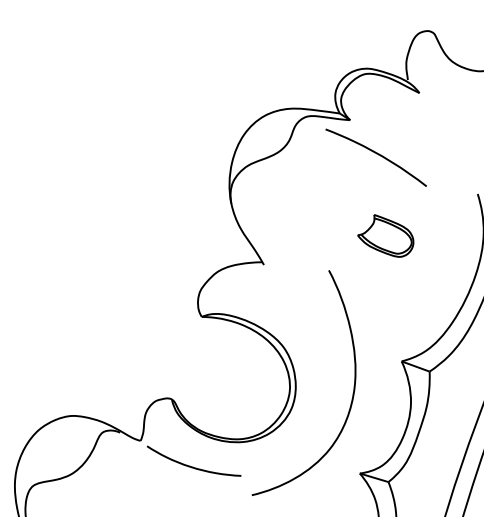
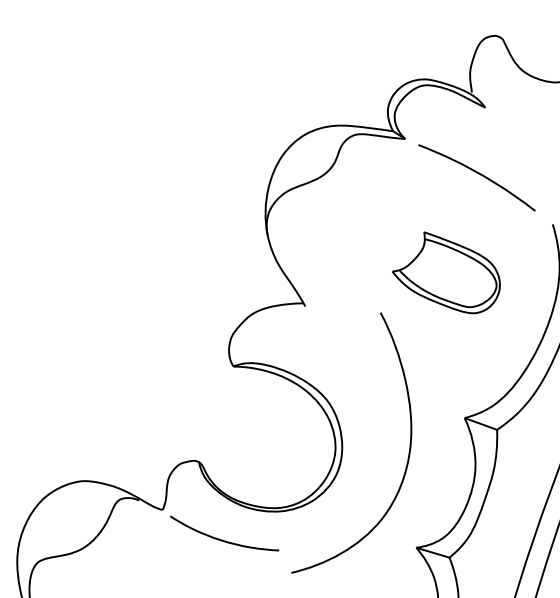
curve: (376, 154) -> (477, 174), moved
part: (385, 235) -> (446, 272), size x1.67

